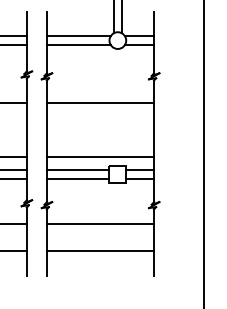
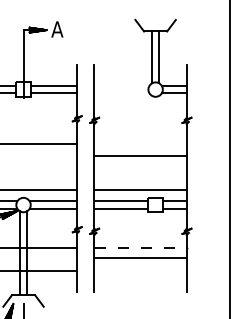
line: (78, 36) -> (121, 86), removed
line: (78, 45) -> (121, 93), removed
line: (100, 103) -> (140, 155), moved
line: (101, 223) -> (141, 247), solid -> dashed
line: (100, 250) -> (140, 257), moved

